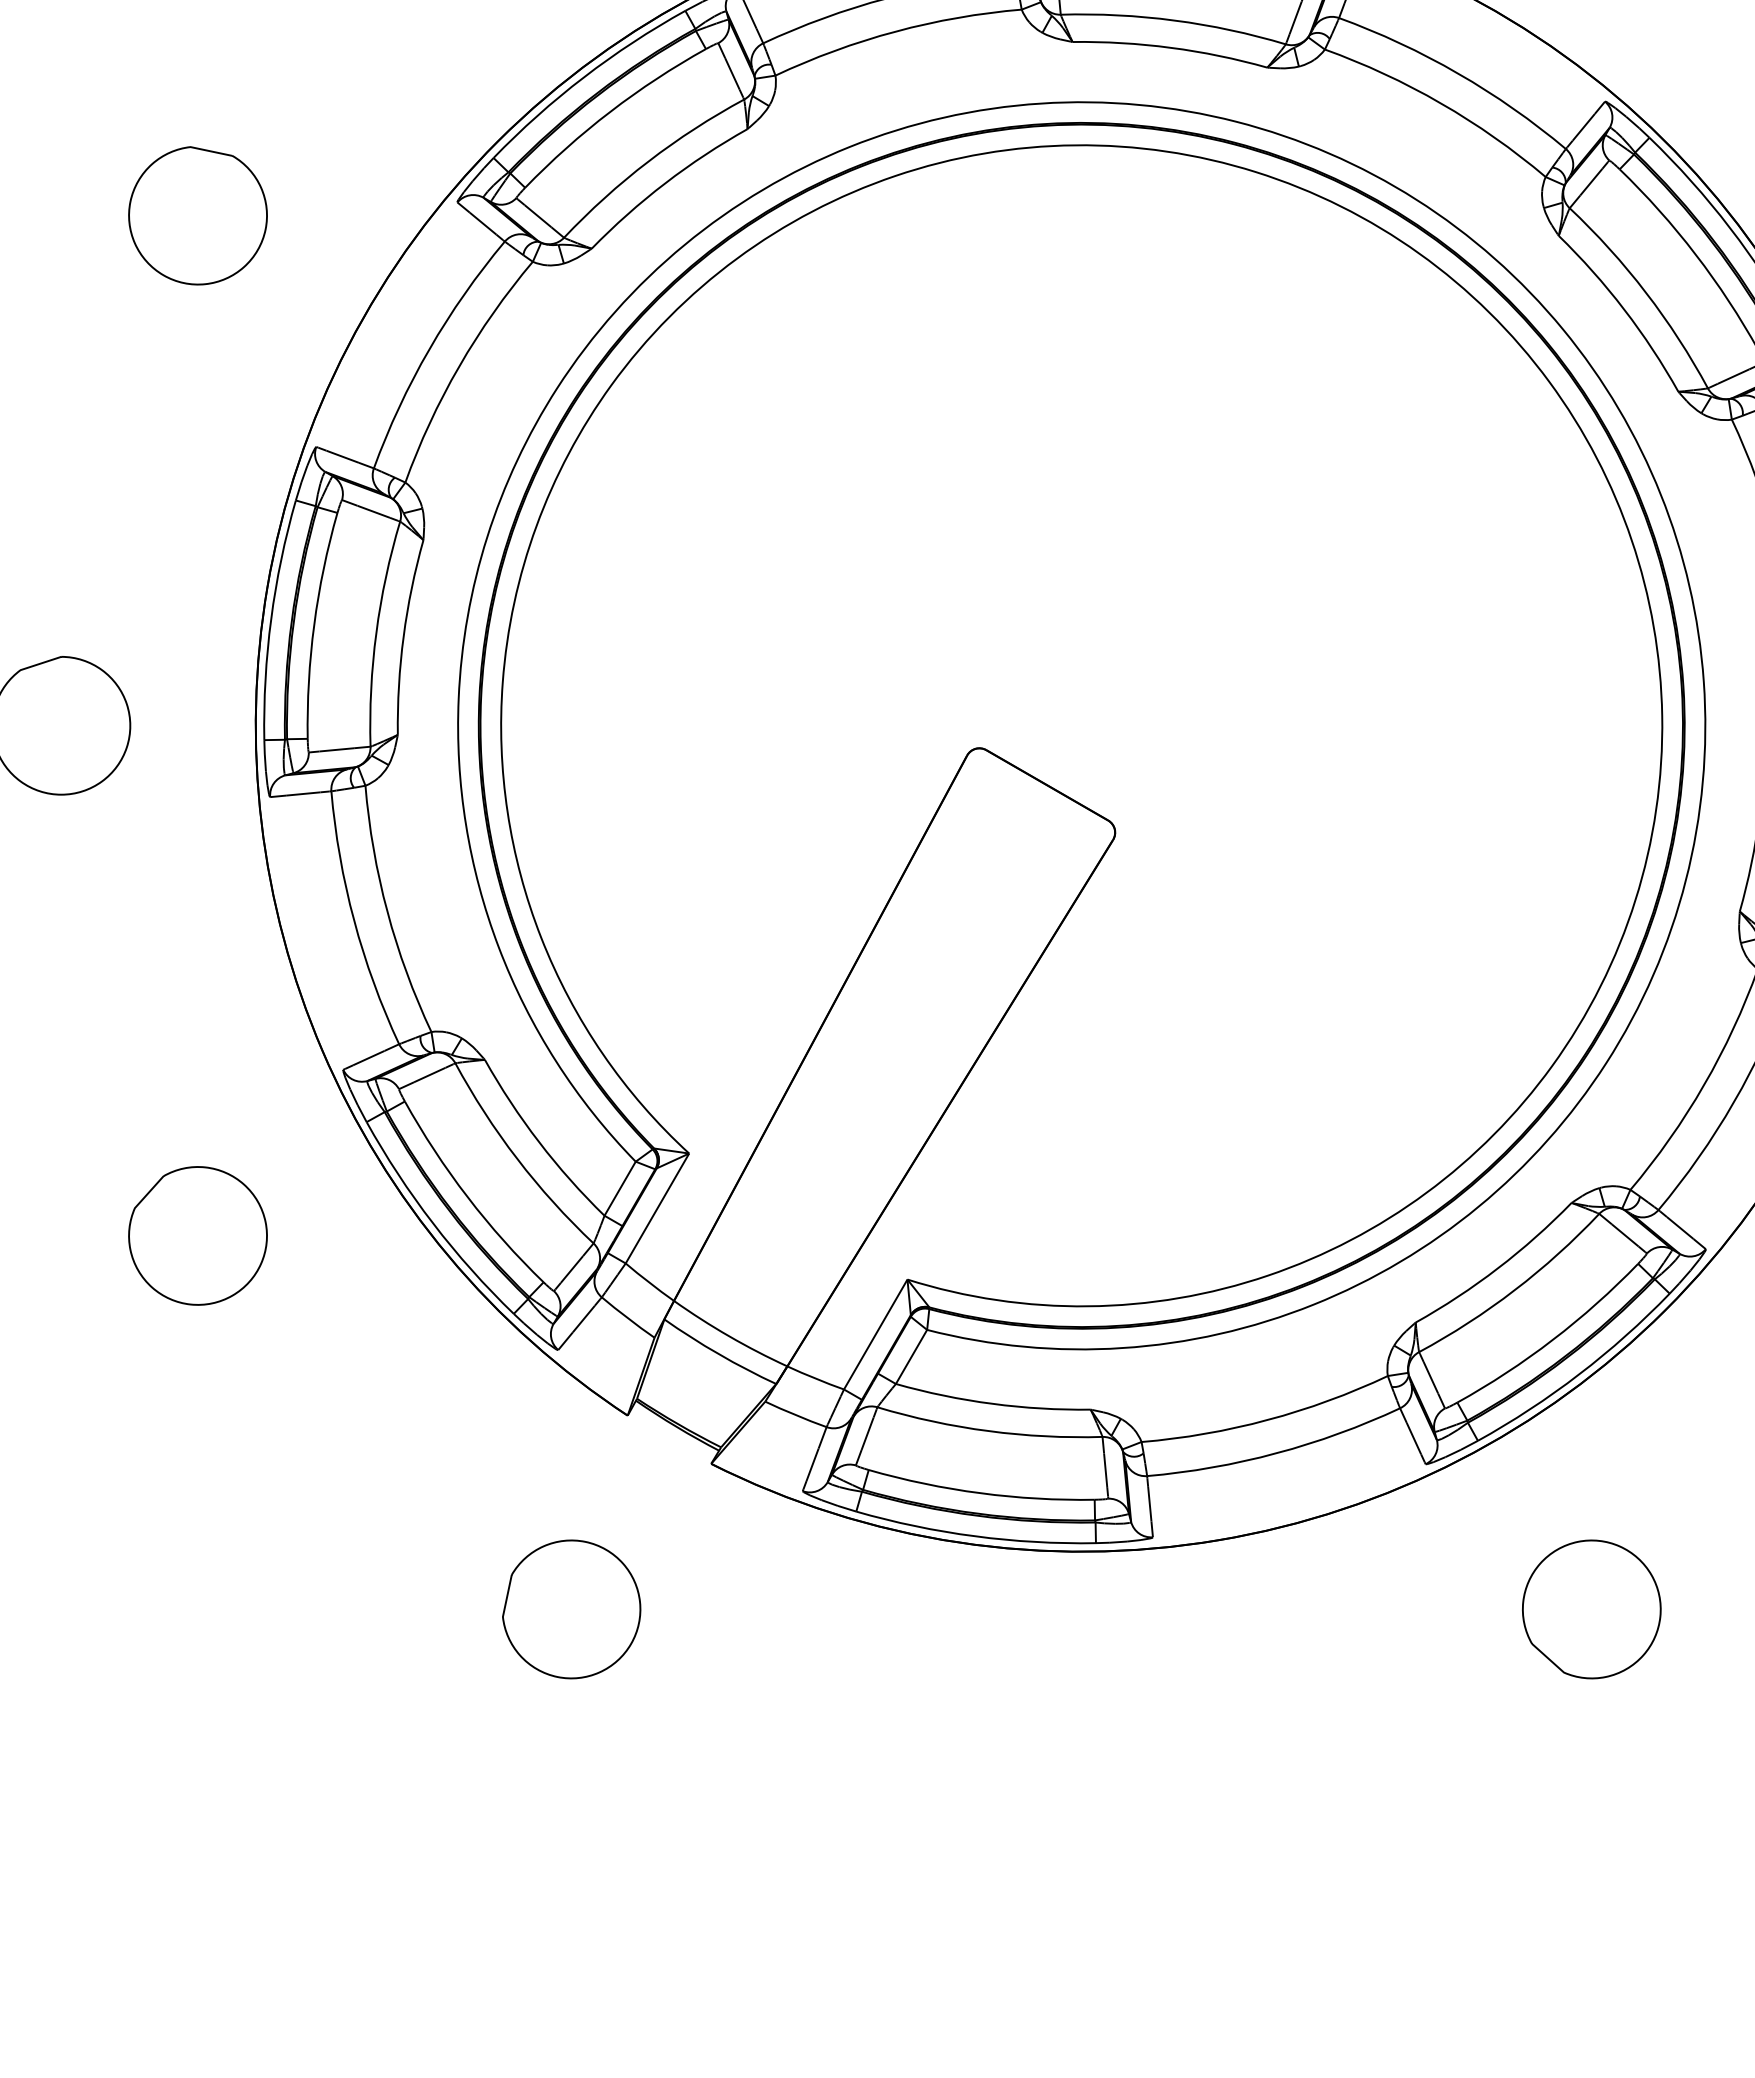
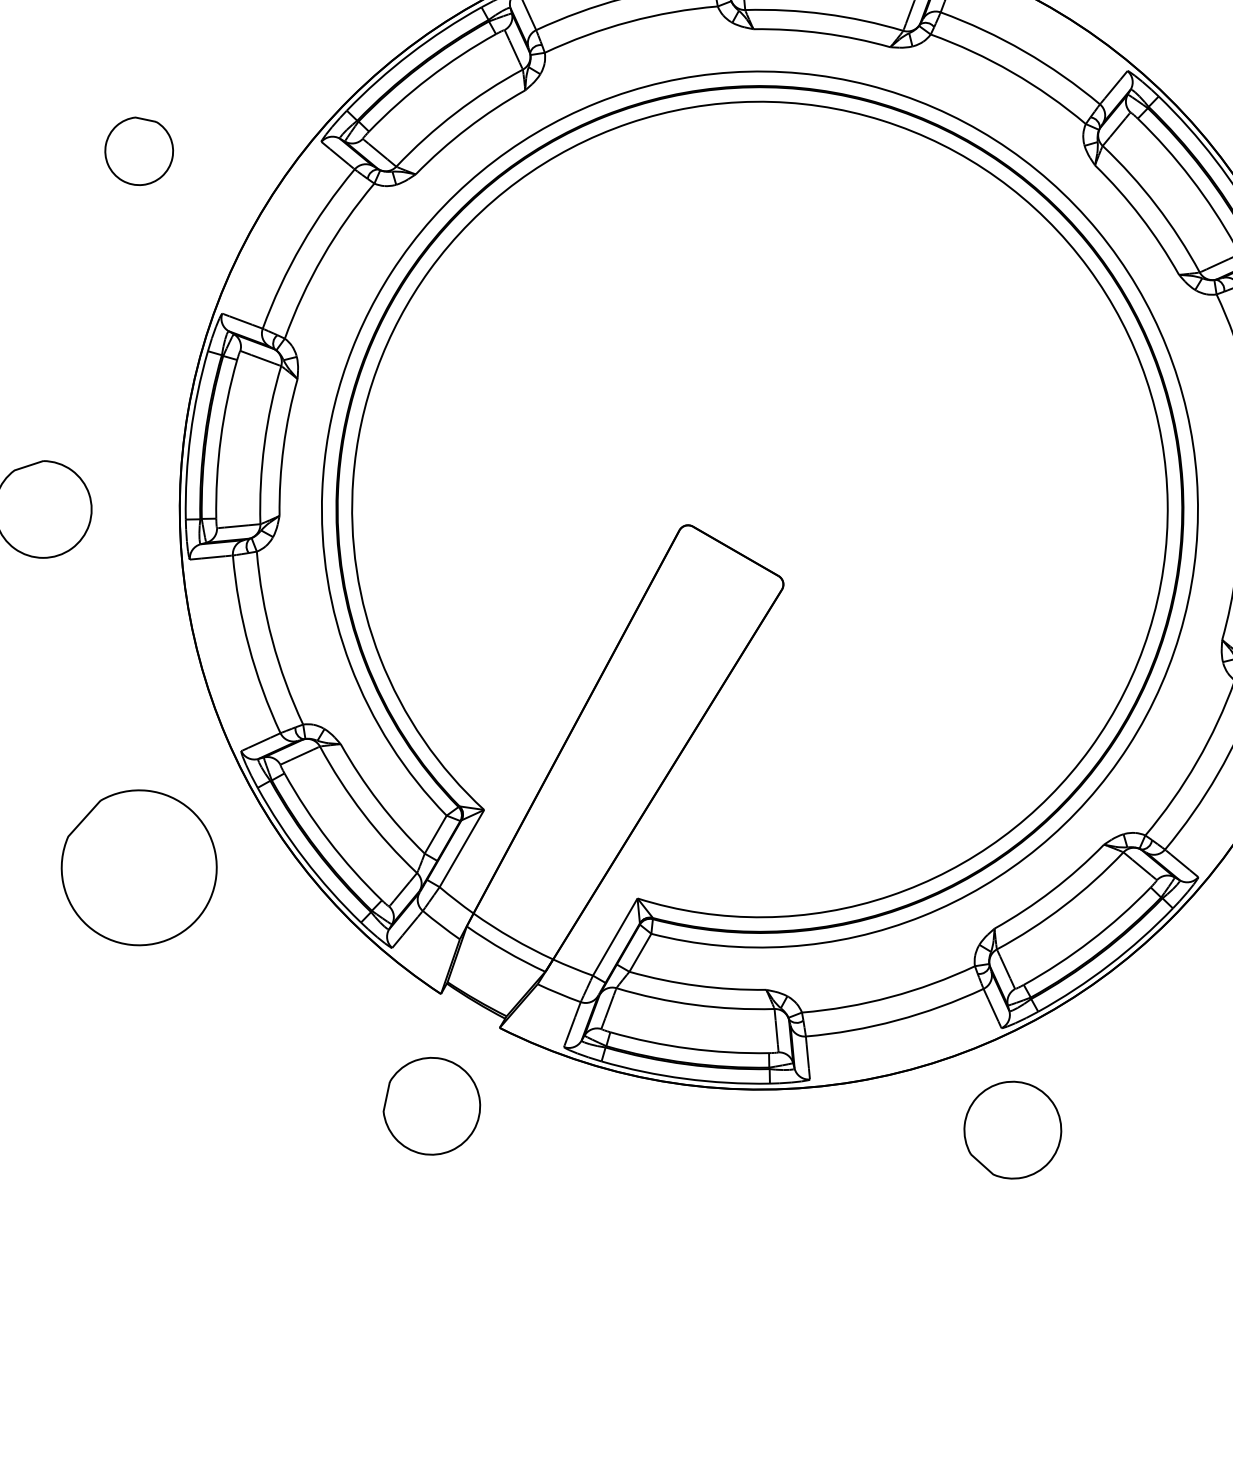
part: (197, 215) -> (138, 151), size x0.7
part: (197, 1235) -> (138, 867), size x1.6
part: (571, 1609) -> (431, 1106), moved
part: (1591, 1609) -> (1012, 1130), moved

